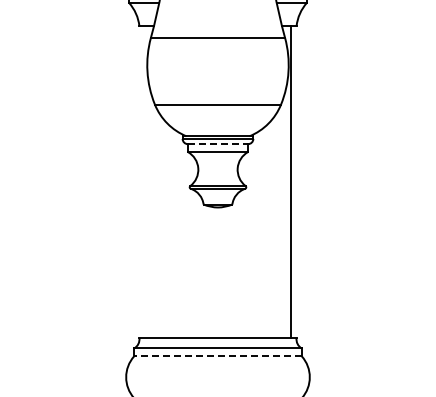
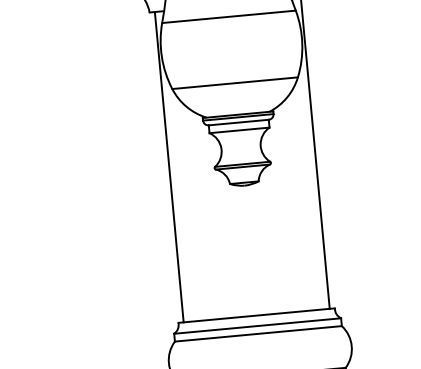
line: (218, 144) -> (239, 122), dashed -> solid
line: (144, 182) -> (169, 167), added
line: (218, 356) -> (258, 333), dashed -> solid

